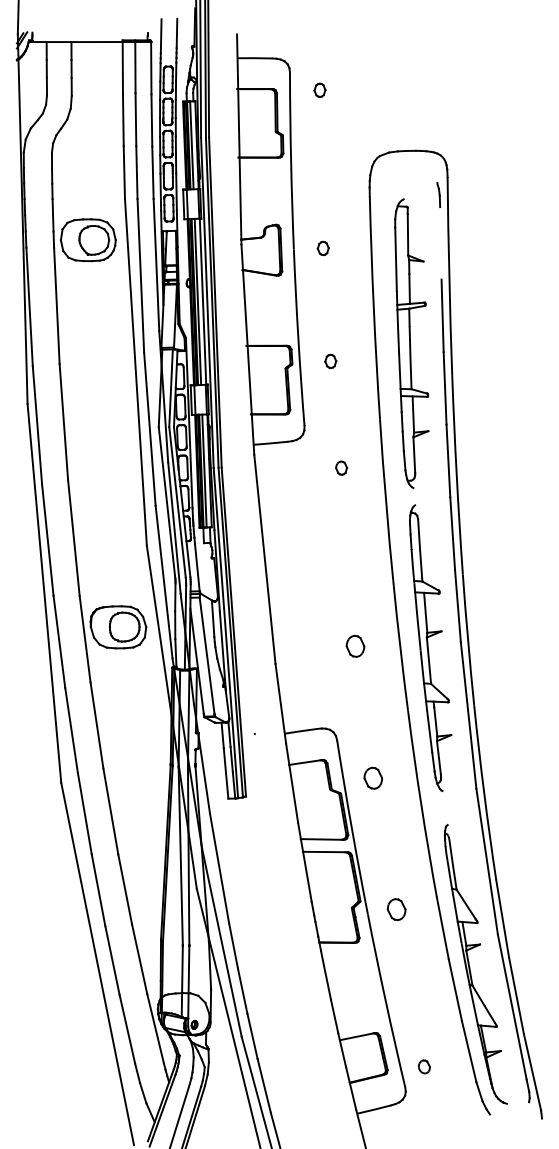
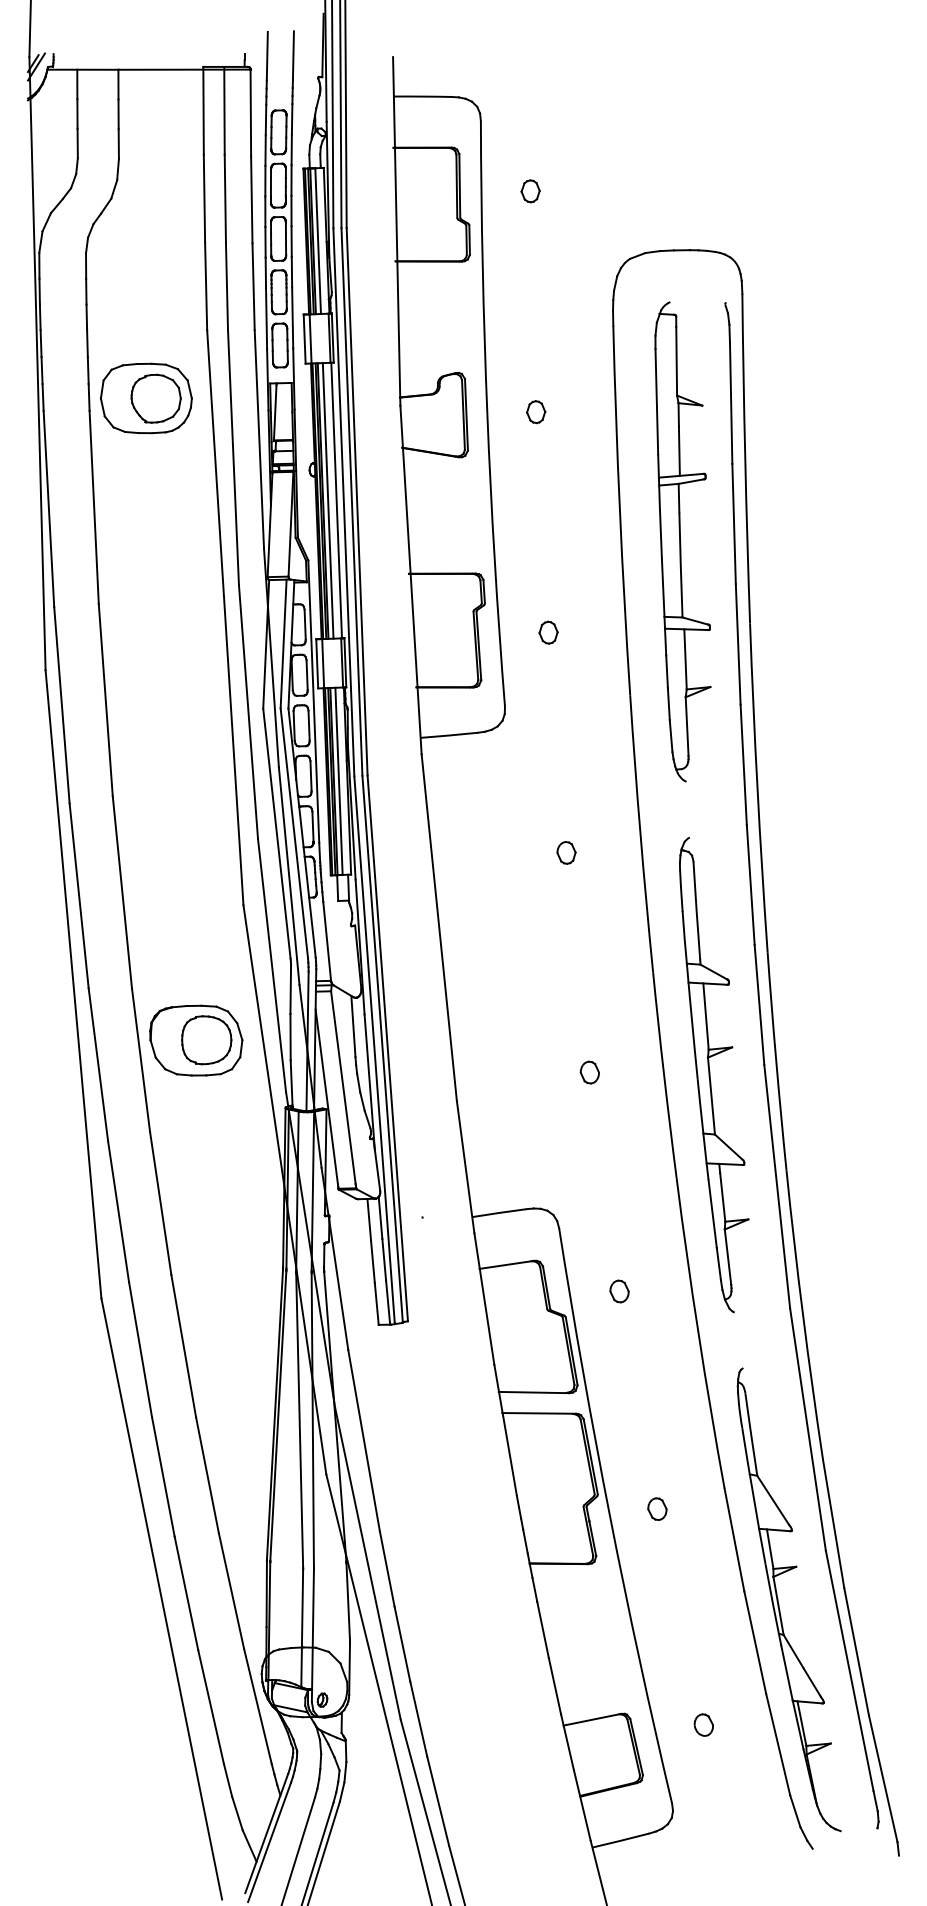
part: (319, 89) -> (529, 189), moved
line: (440, 243) -> (730, 403), added
part: (411, 343) -> (682, 541), moved
part: (330, 360) -> (548, 631), moved
part: (341, 467) -> (566, 851), moved
part: (355, 646) -> (589, 1072), size x0.62
part: (373, 778) -> (619, 1291), size x0.62
part: (395, 909) -> (655, 1508), size x0.62
part: (424, 1066) -> (704, 1724), moved

